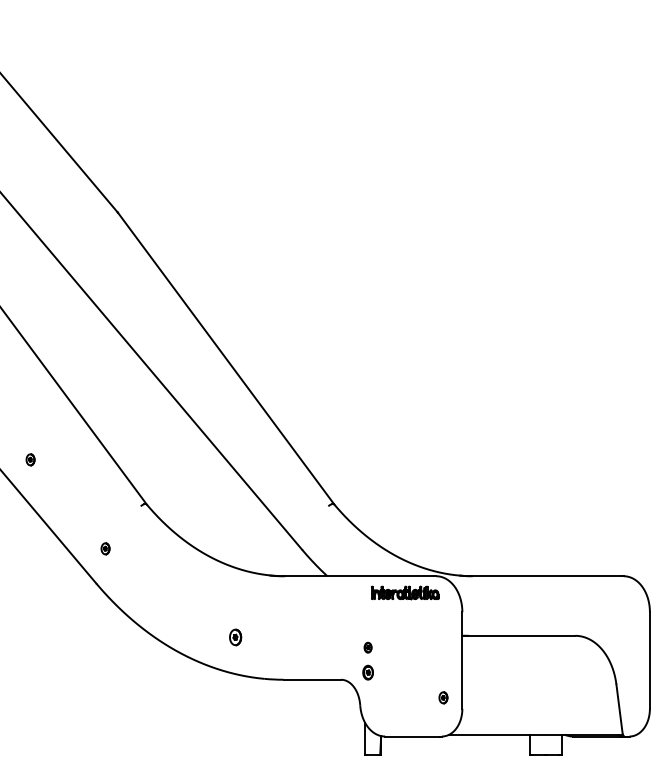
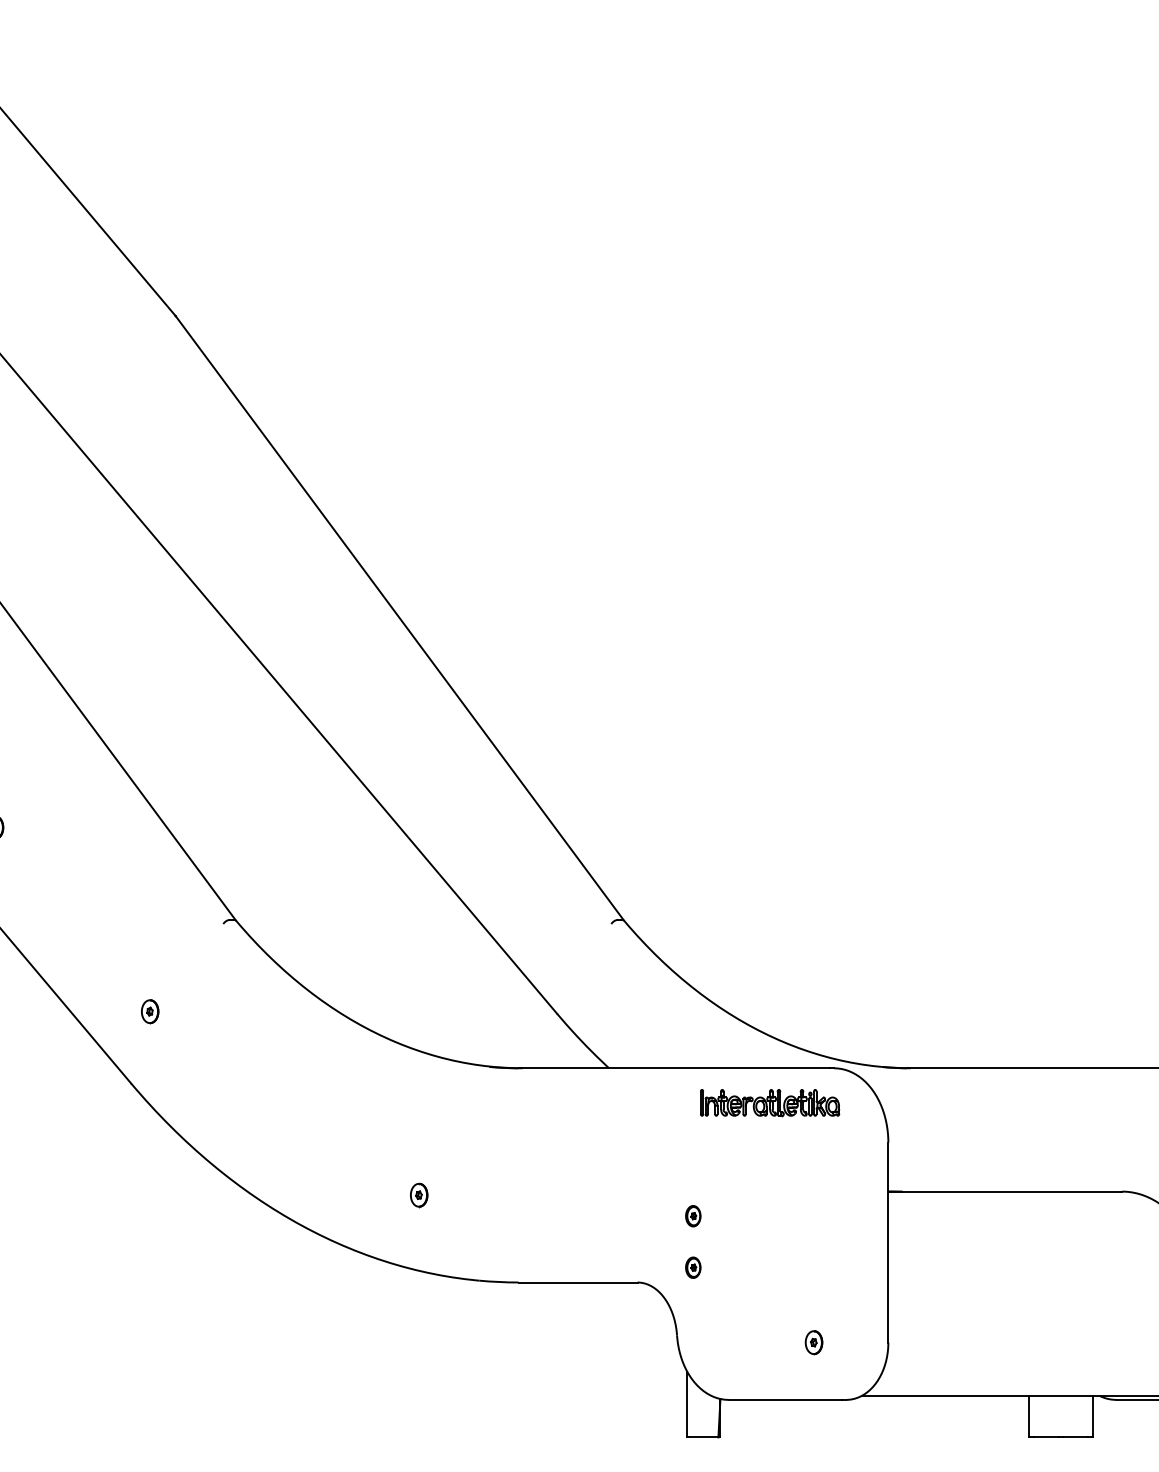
part: (235, 637) -> (419, 1195), size x0.71
part: (367, 672) -> (692, 1267), size x0.71
part: (443, 697) -> (814, 1341), moved

